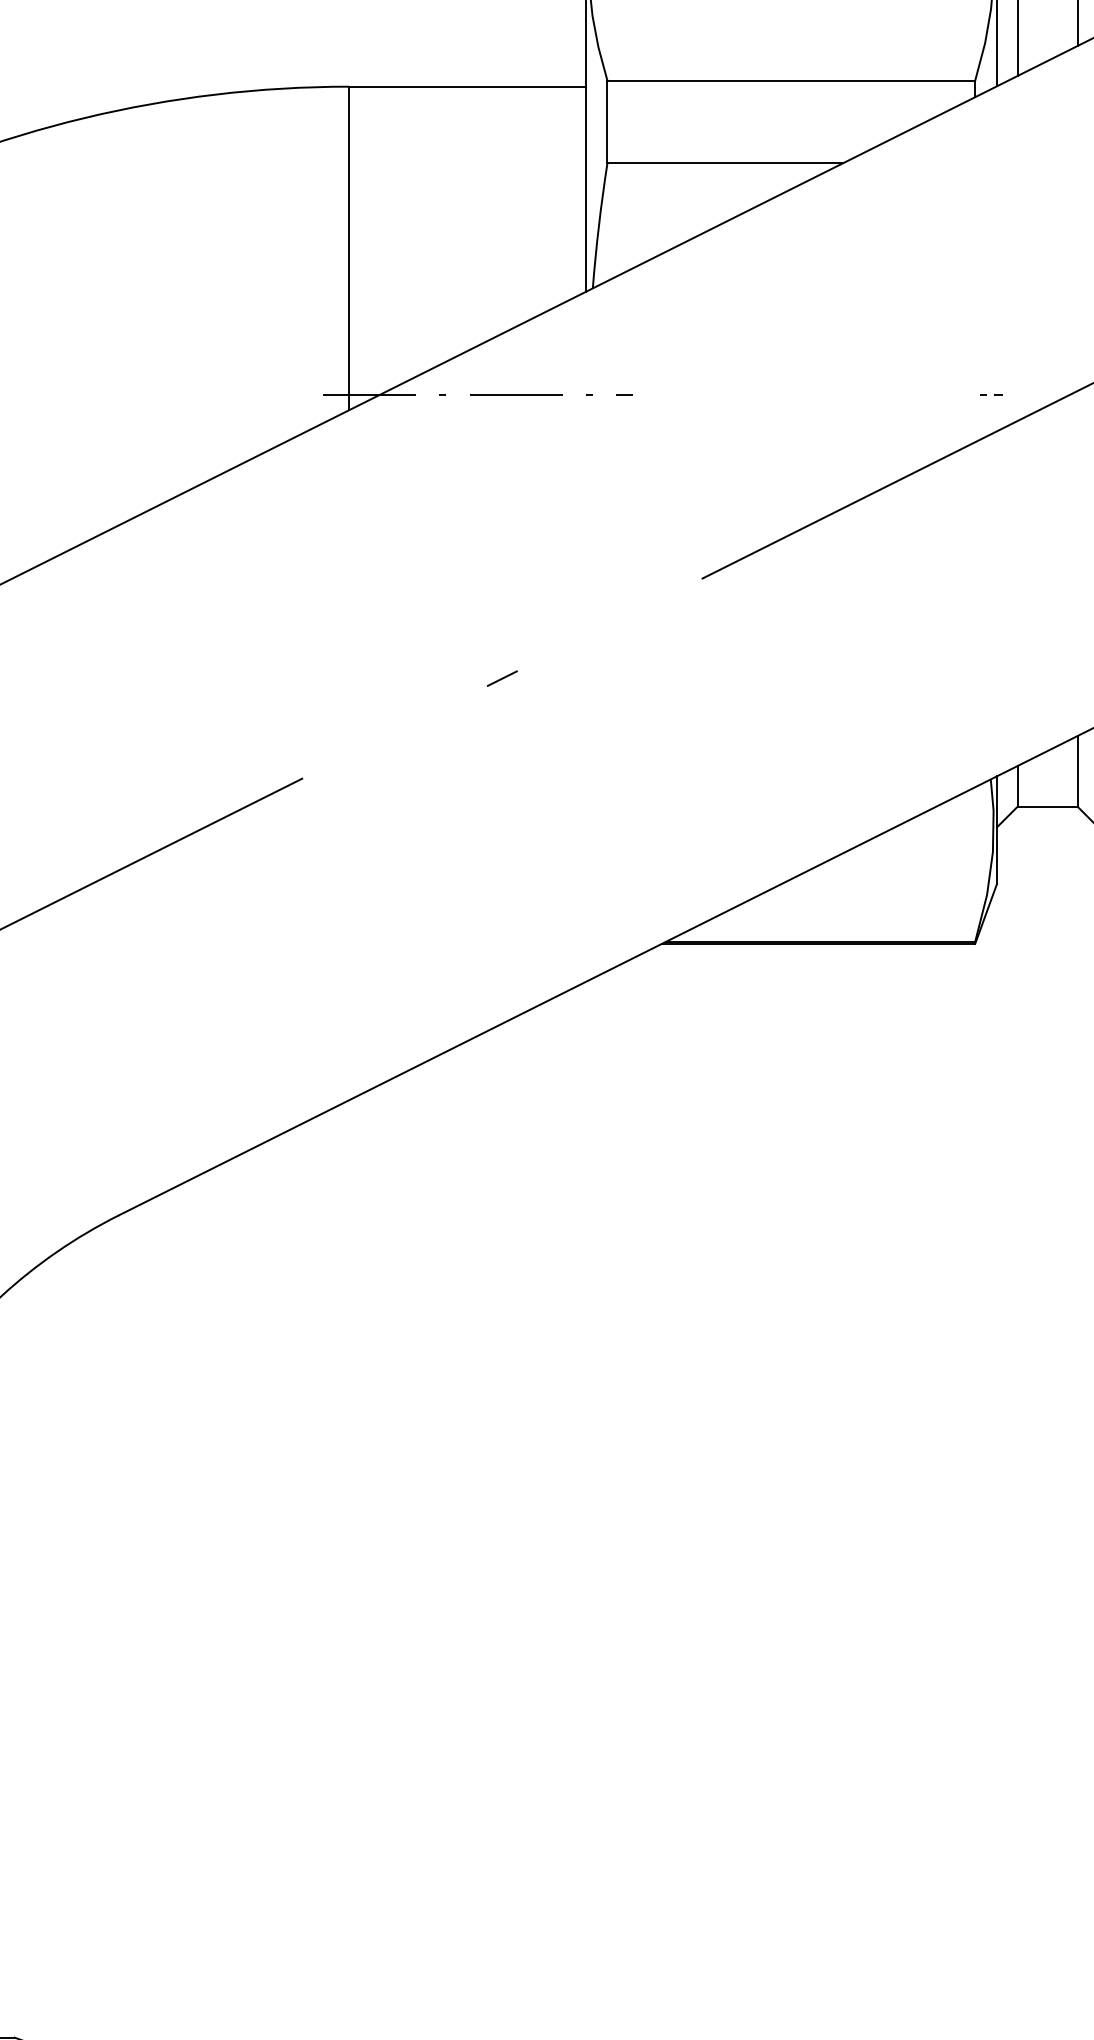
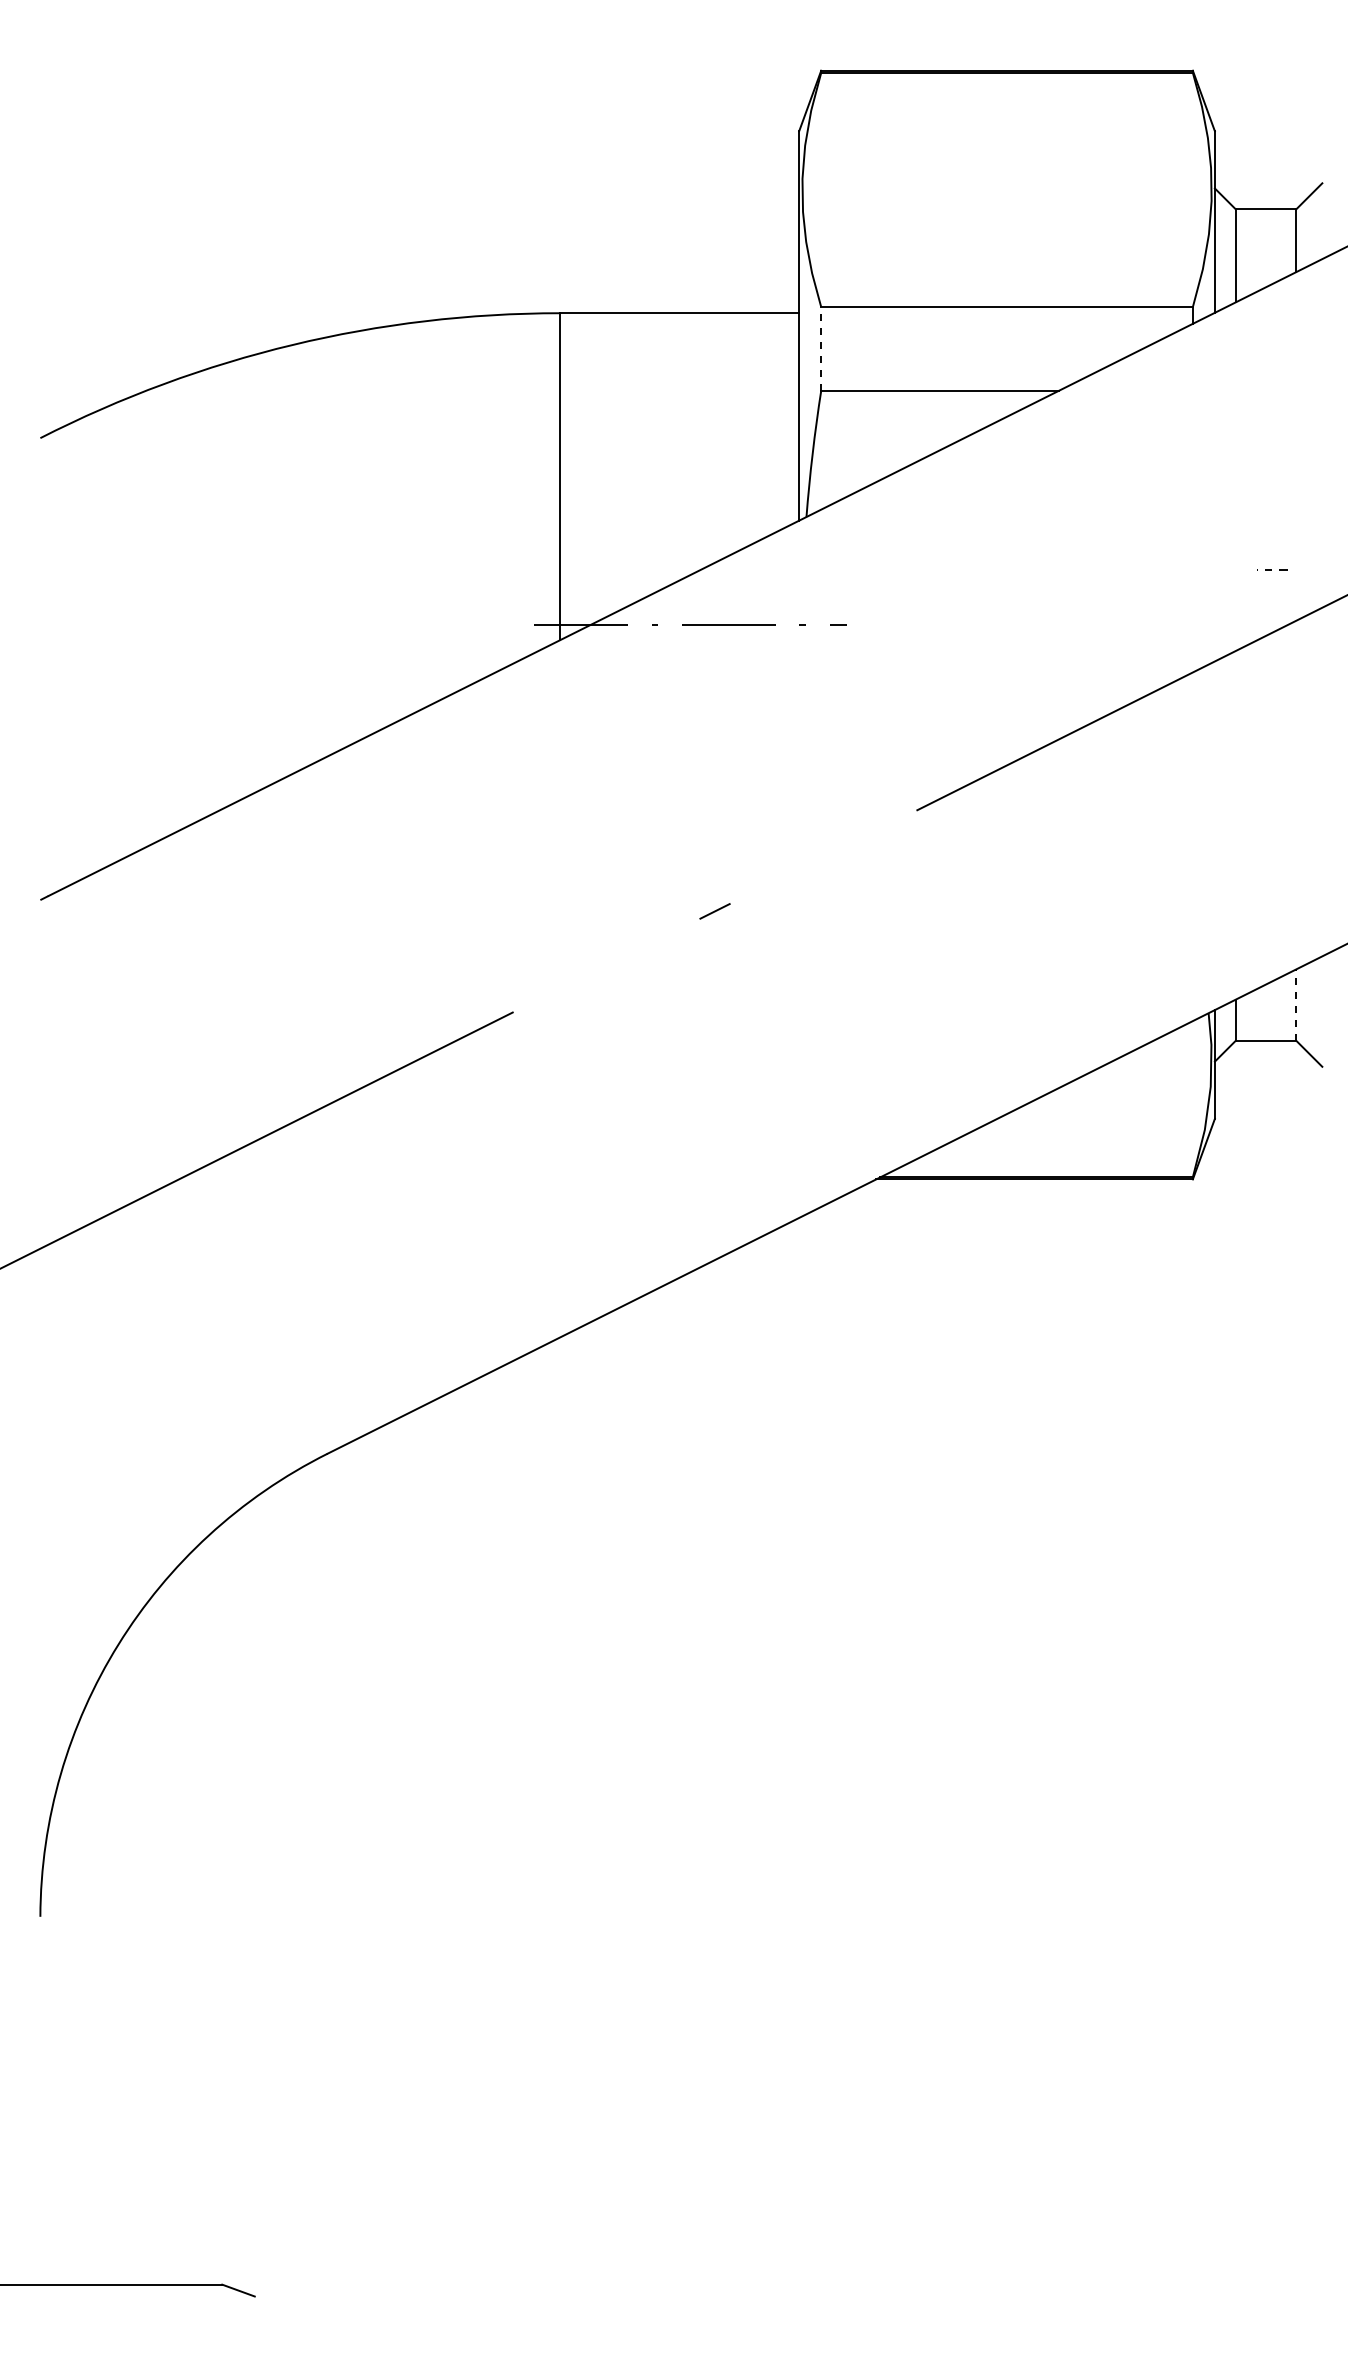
line: (607, 121) -> (821, 348), solid -> dashed
line: (986, 394) -> (1271, 569), moved
line: (1077, 771) -> (1296, 1005), solid -> dashed

